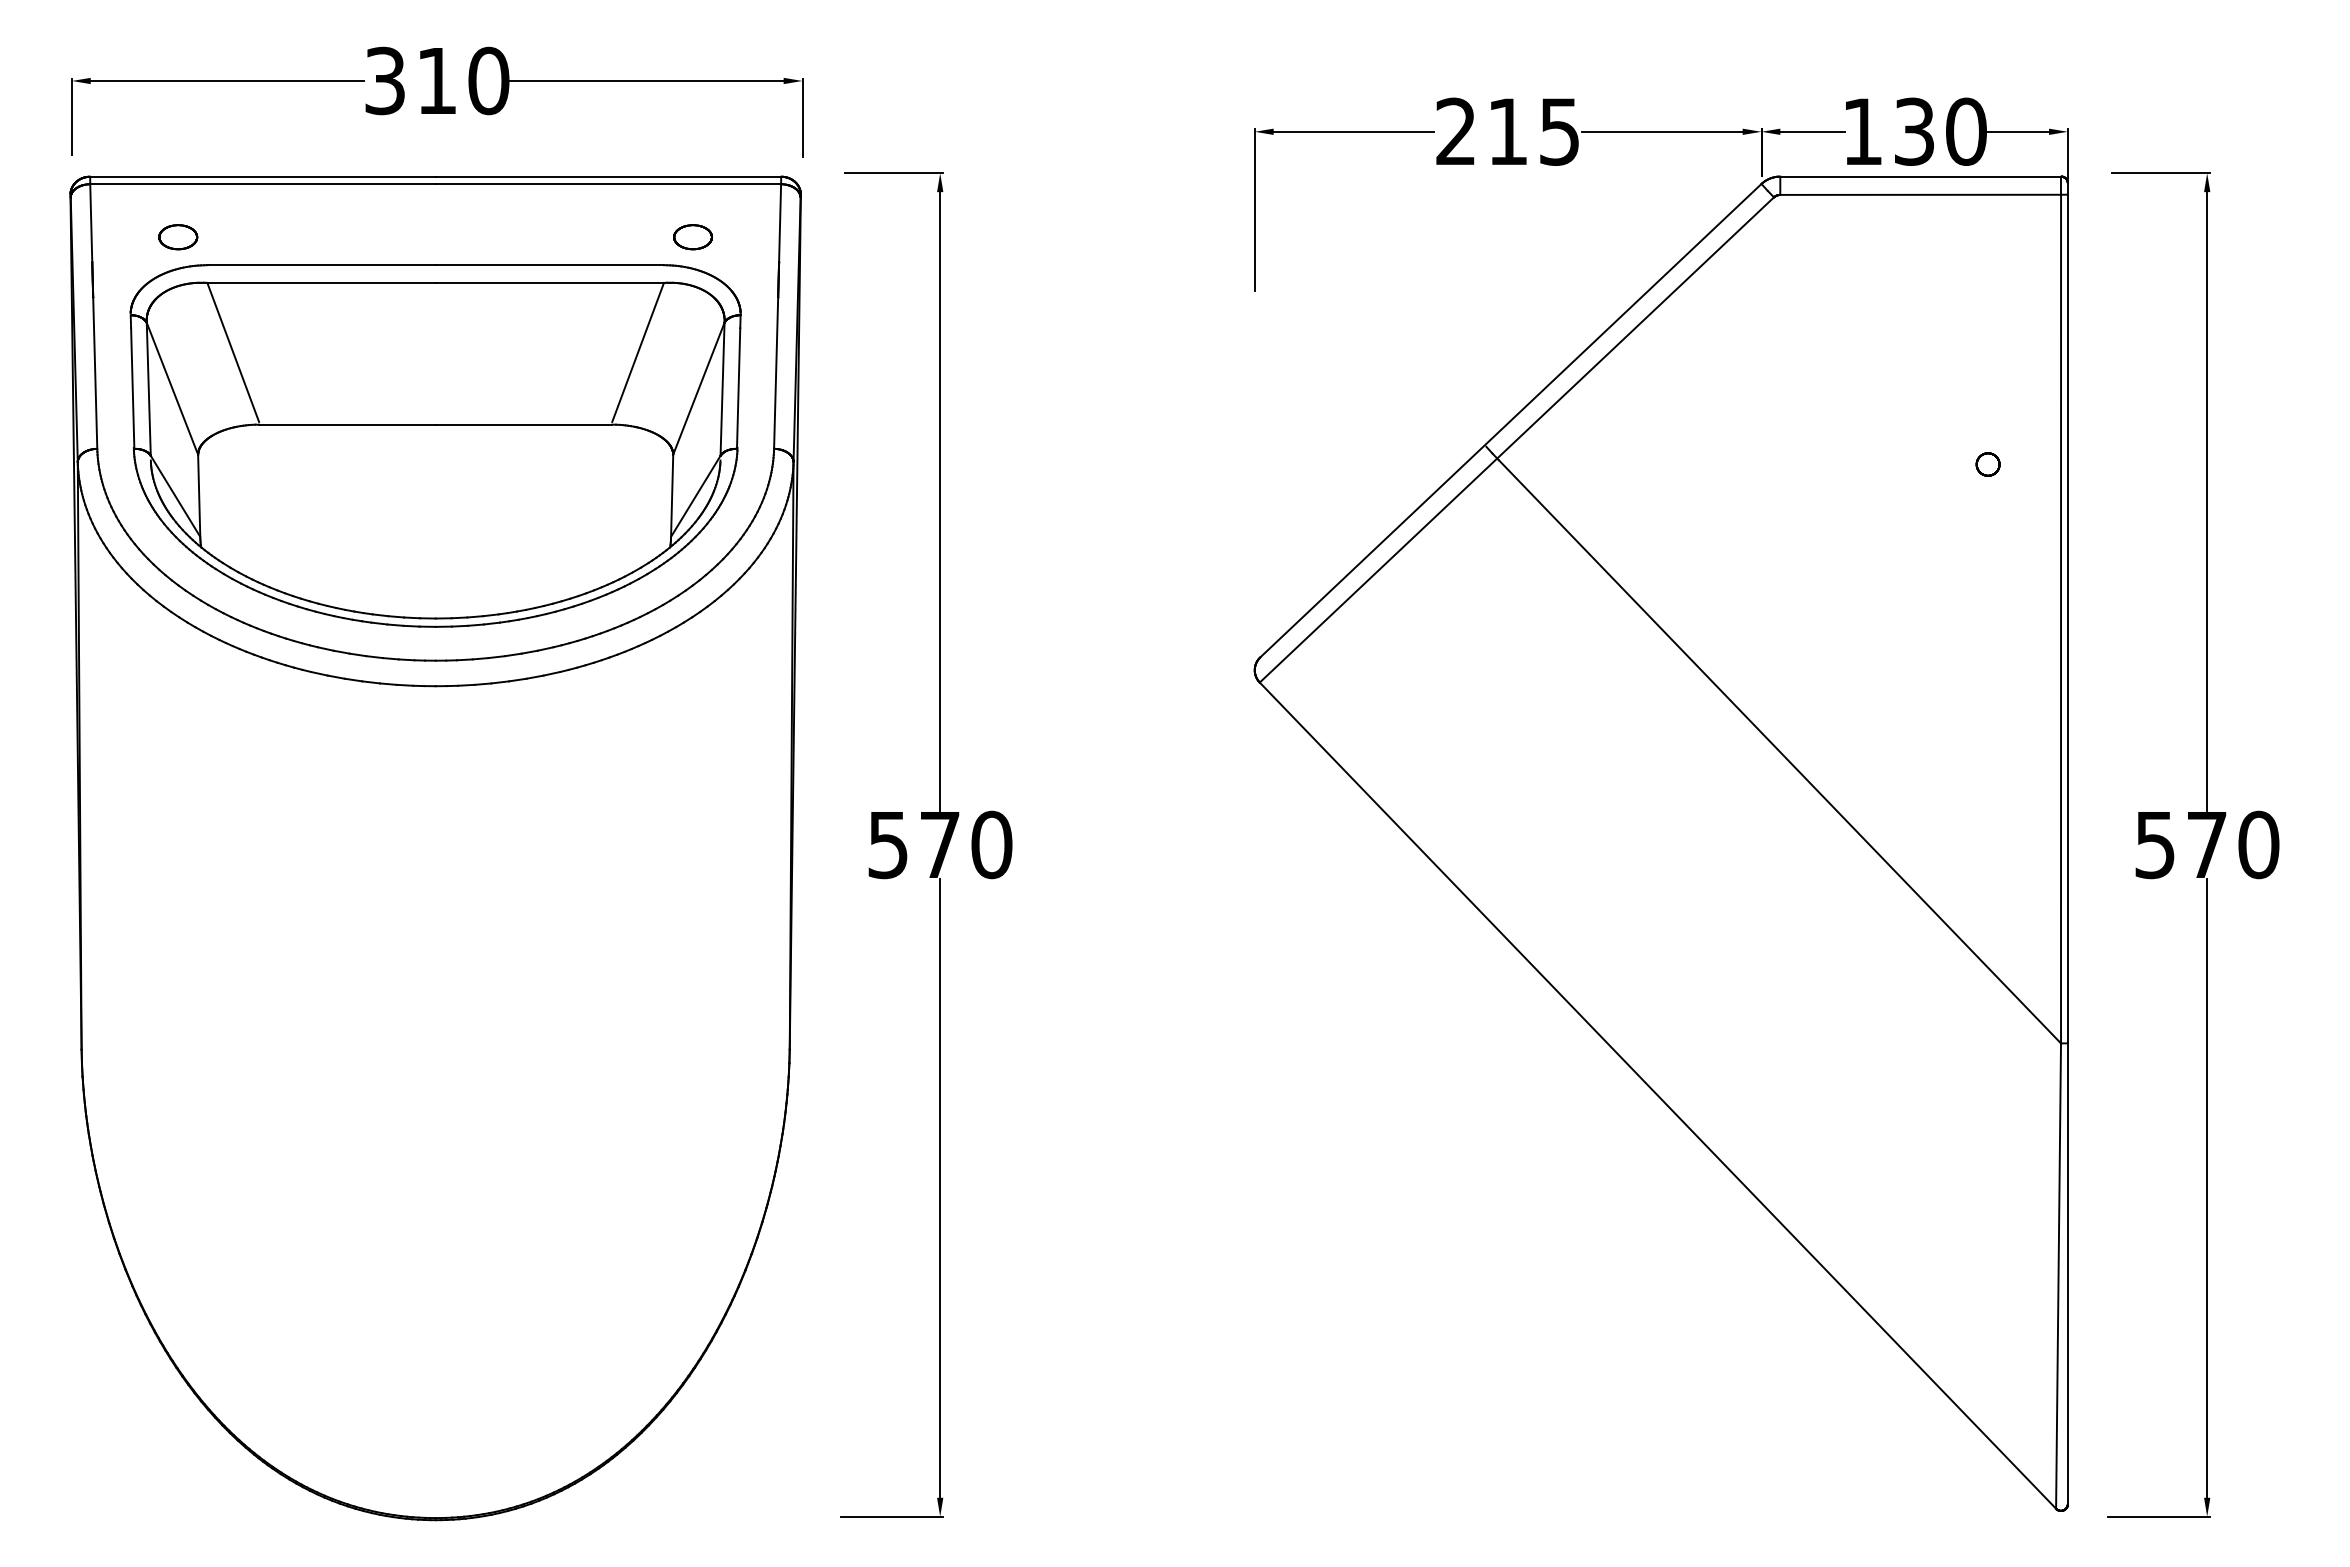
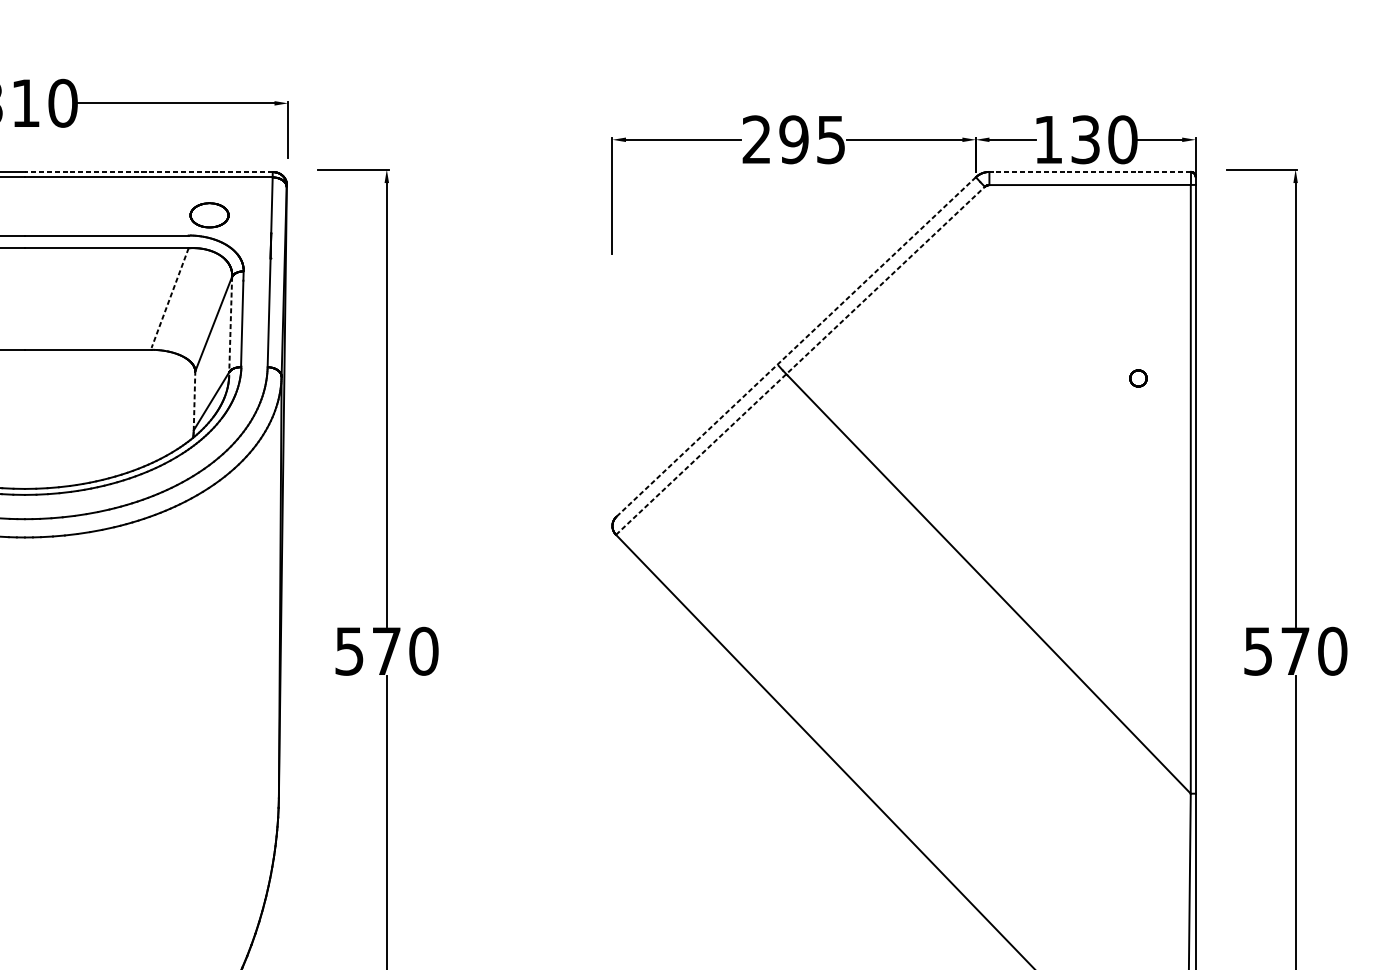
text: (1507, 131) -> (793, 139), 215 -> 295
line: (608, 176) -> (148, 171), solid -> dashed
line: (1920, 176) -> (1089, 171), solid -> dashed
part: (692, 237) -> (209, 215), size x1.4
line: (637, 352) -> (169, 298), solid -> dashed
line: (722, 389) -> (230, 324), solid -> dashed
line: (1511, 420) -> (796, 346), solid -> dashed
line: (1516, 439) -> (800, 360), solid -> dashed
line: (672, 495) -> (194, 400), solid -> dashed

